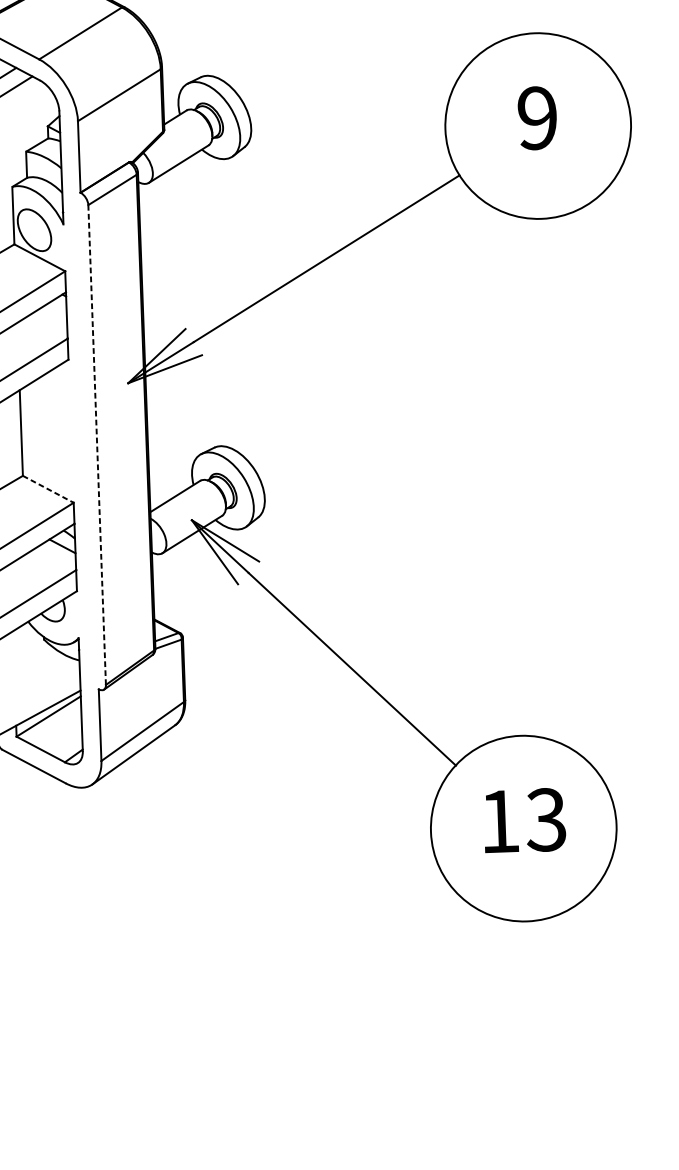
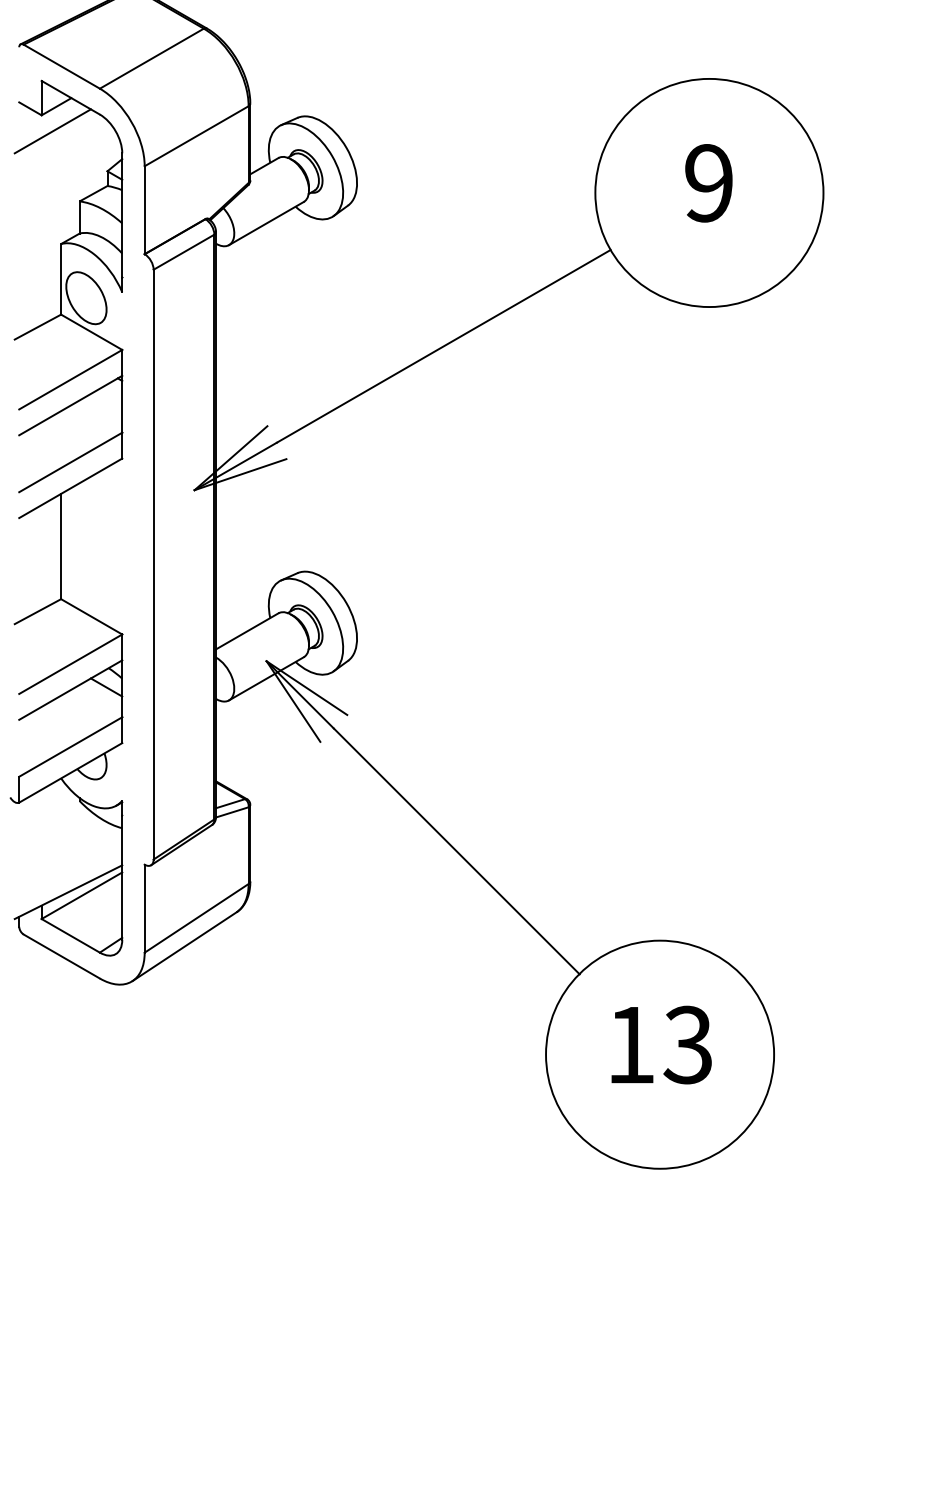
line: (97, 444) -> (153, 564), dashed -> solid
line: (48, 489) -> (92, 617), dashed -> solid

